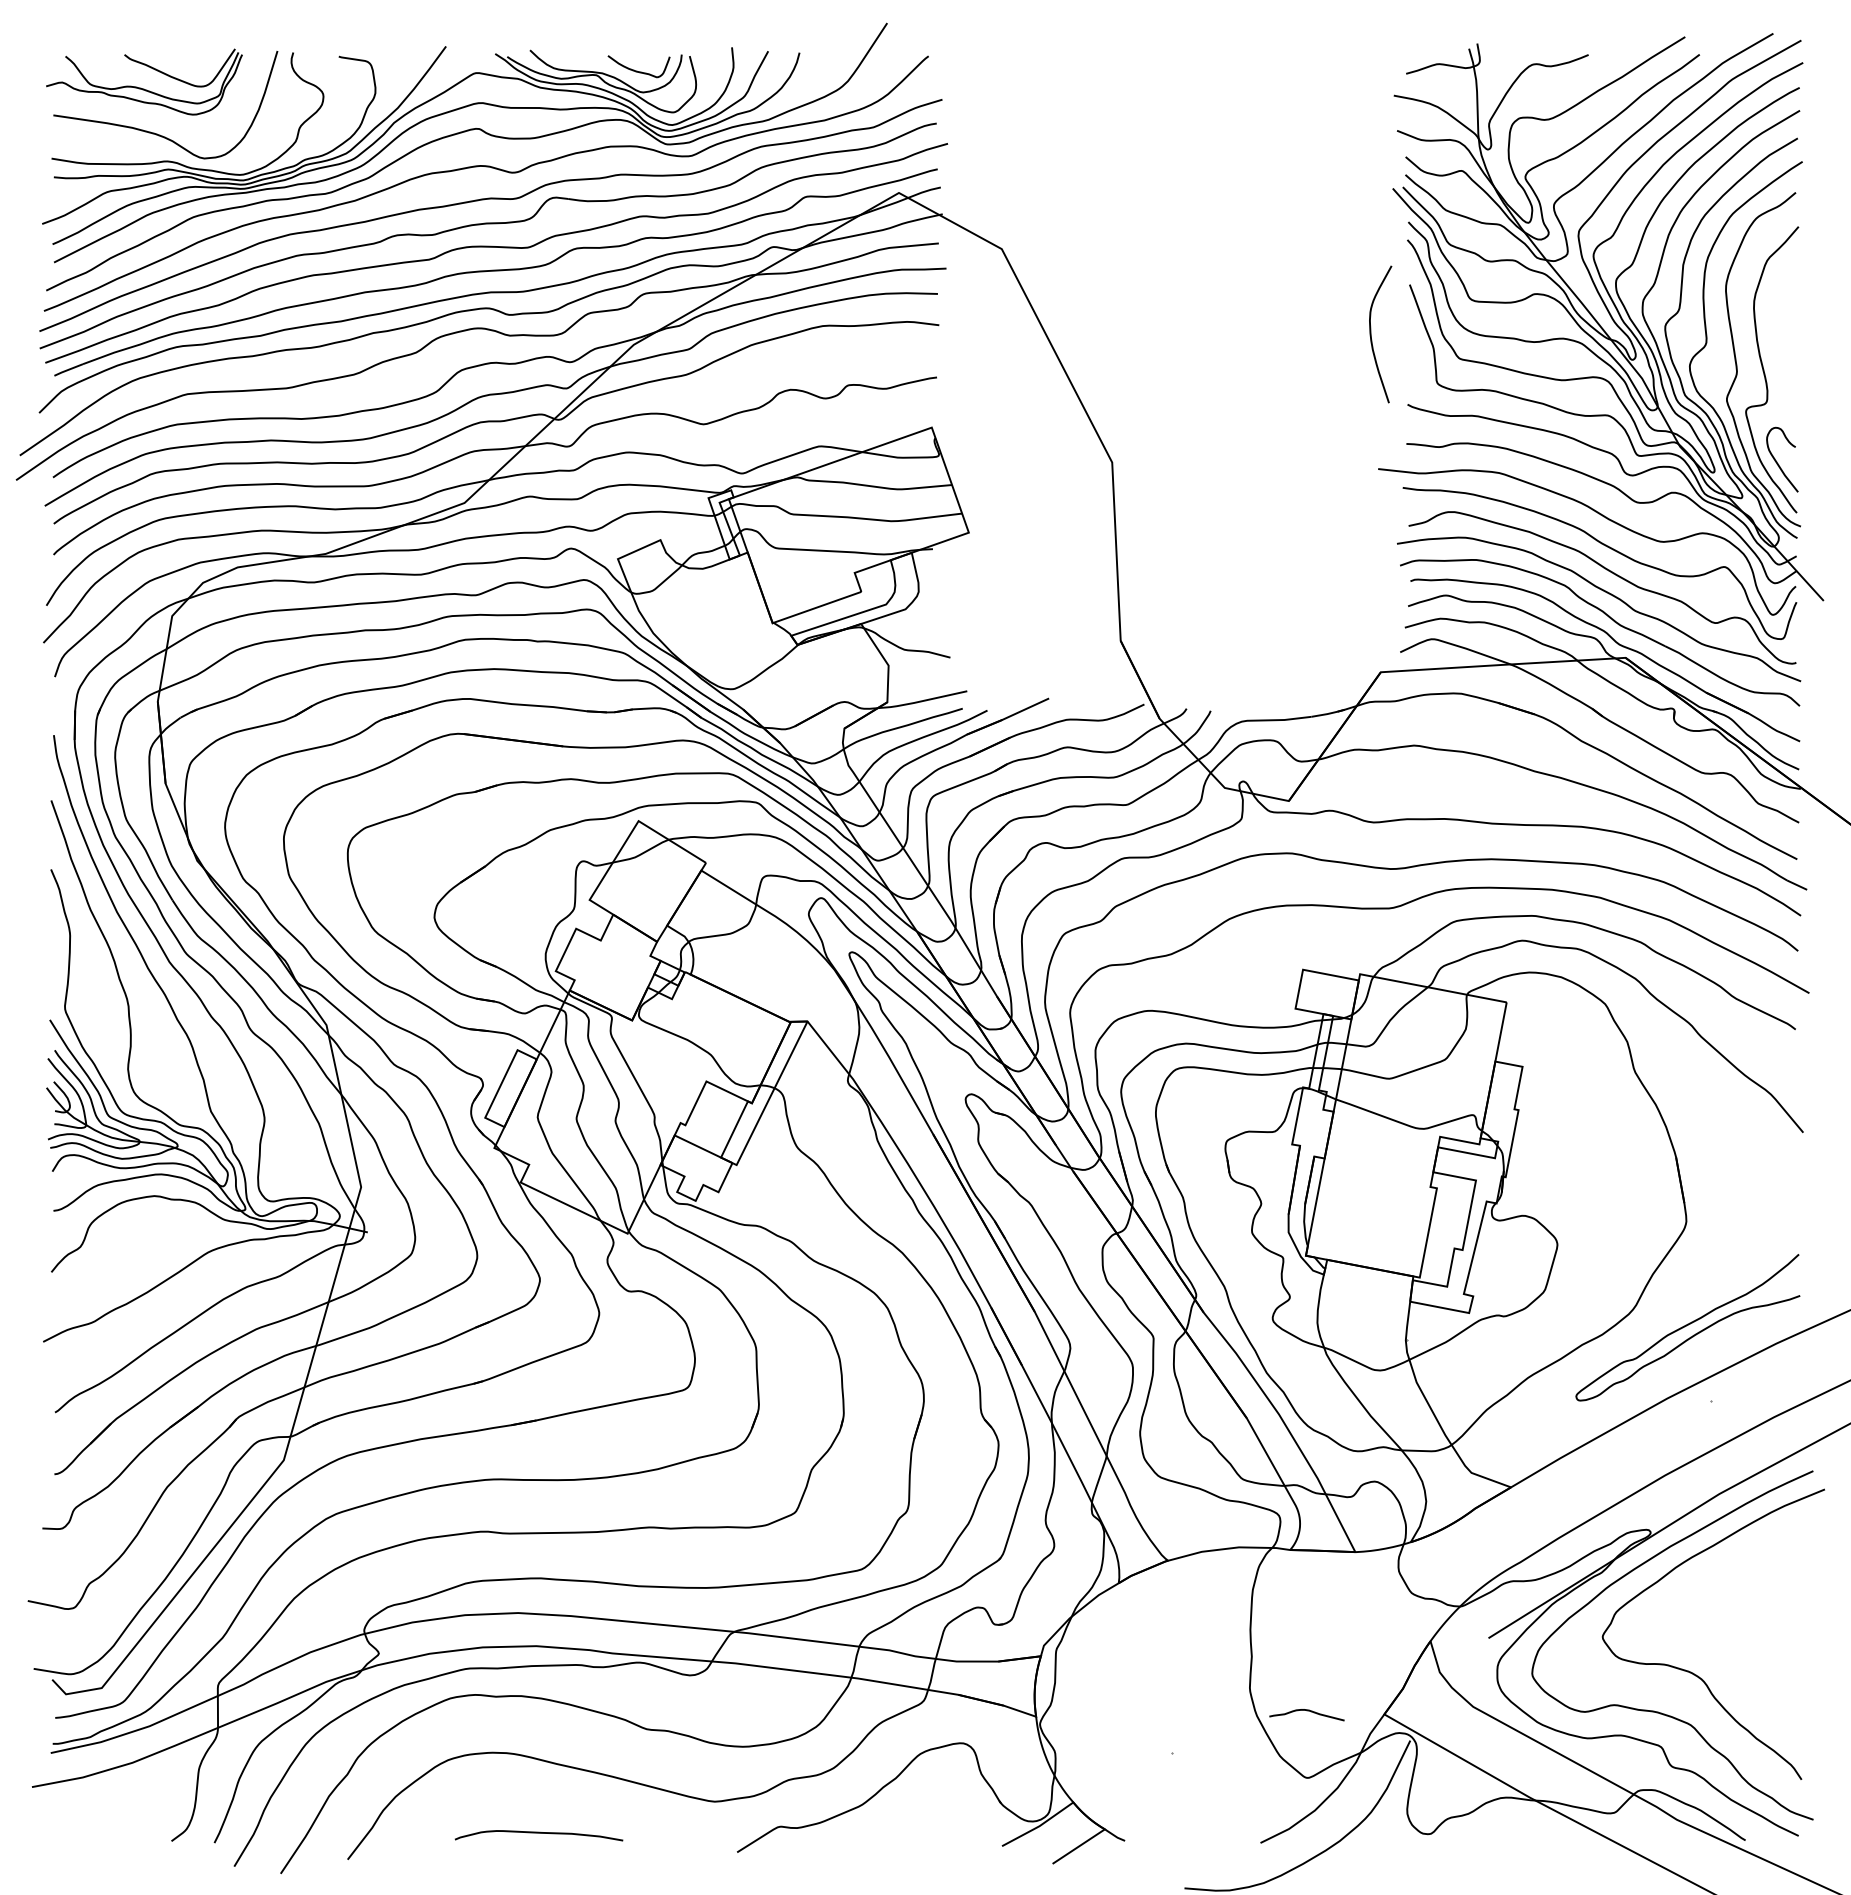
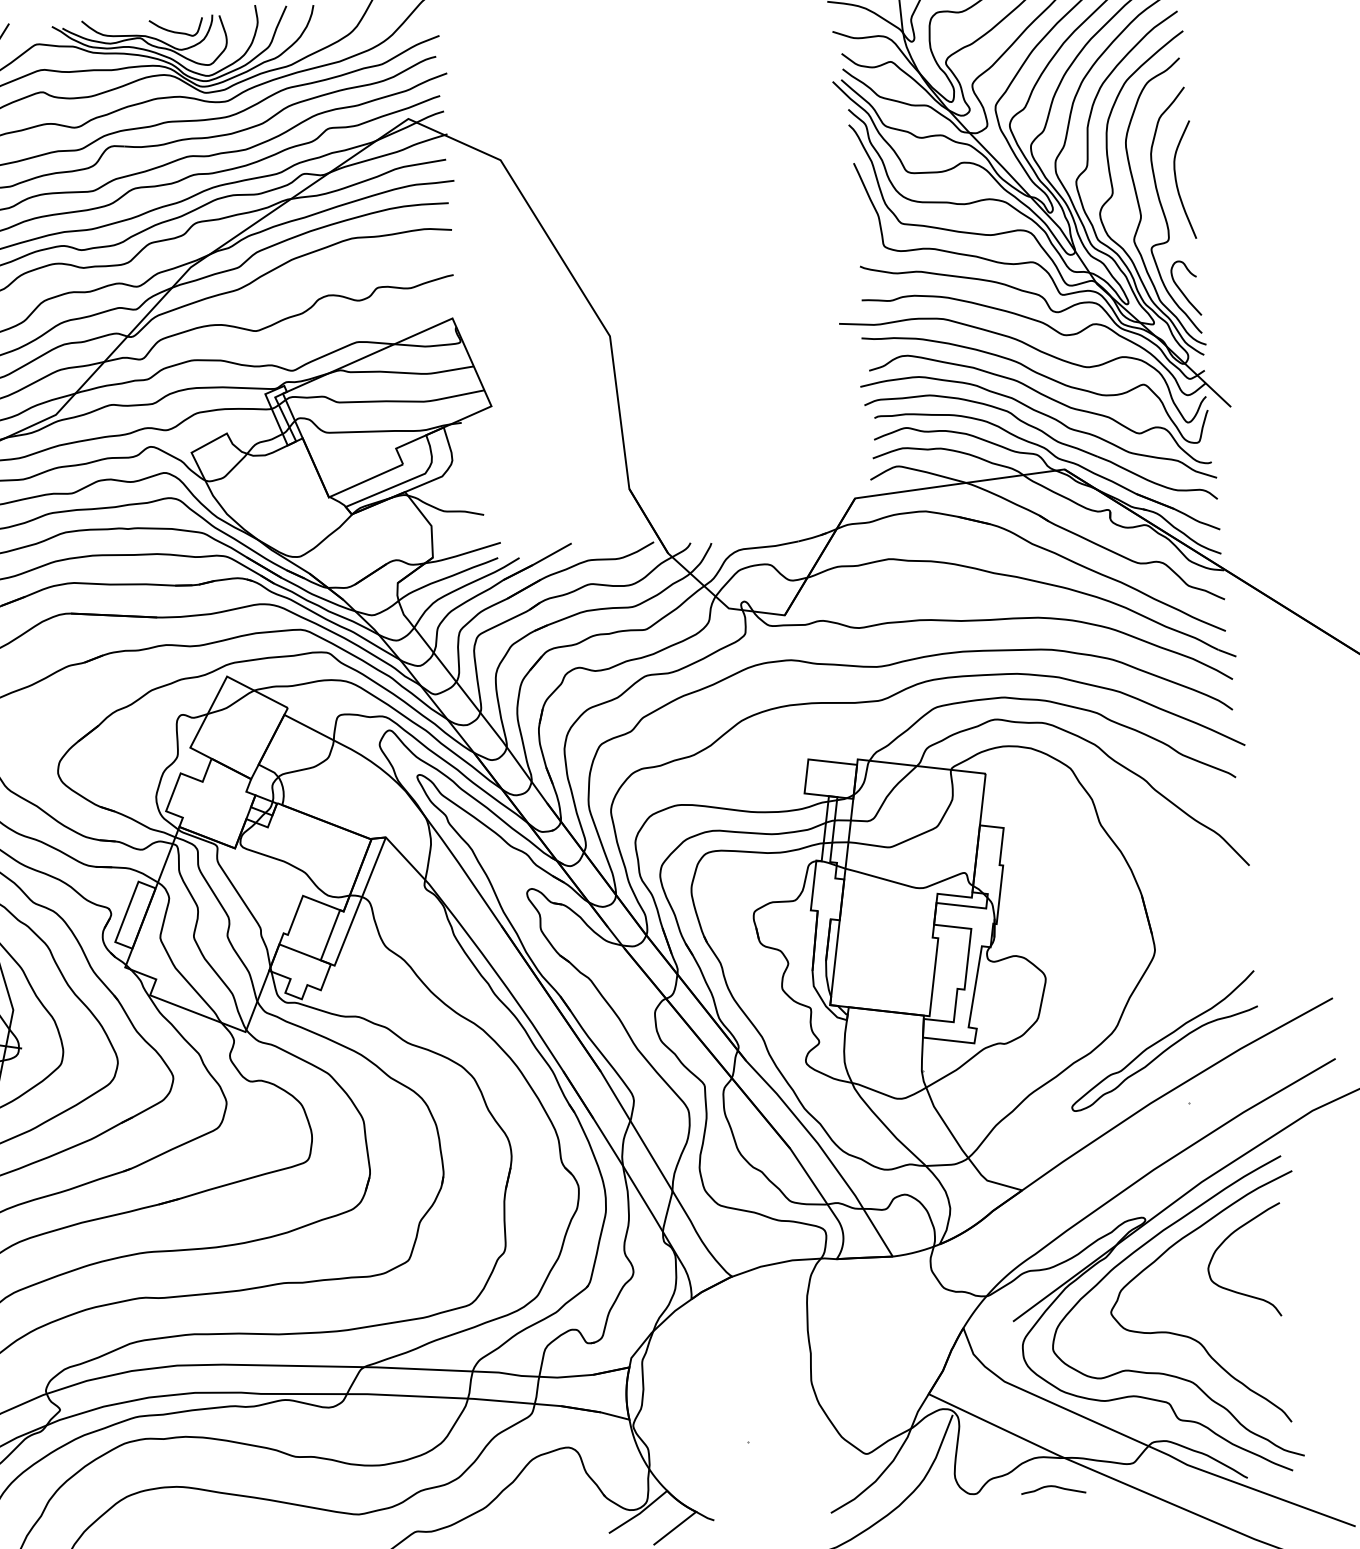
curve: (1371, 334) -> (1176, 180), moved
curve: (1739, 1566) -> (1224, 1242), added
curve: (1306, 1711) -> (1052, 1487), moved

